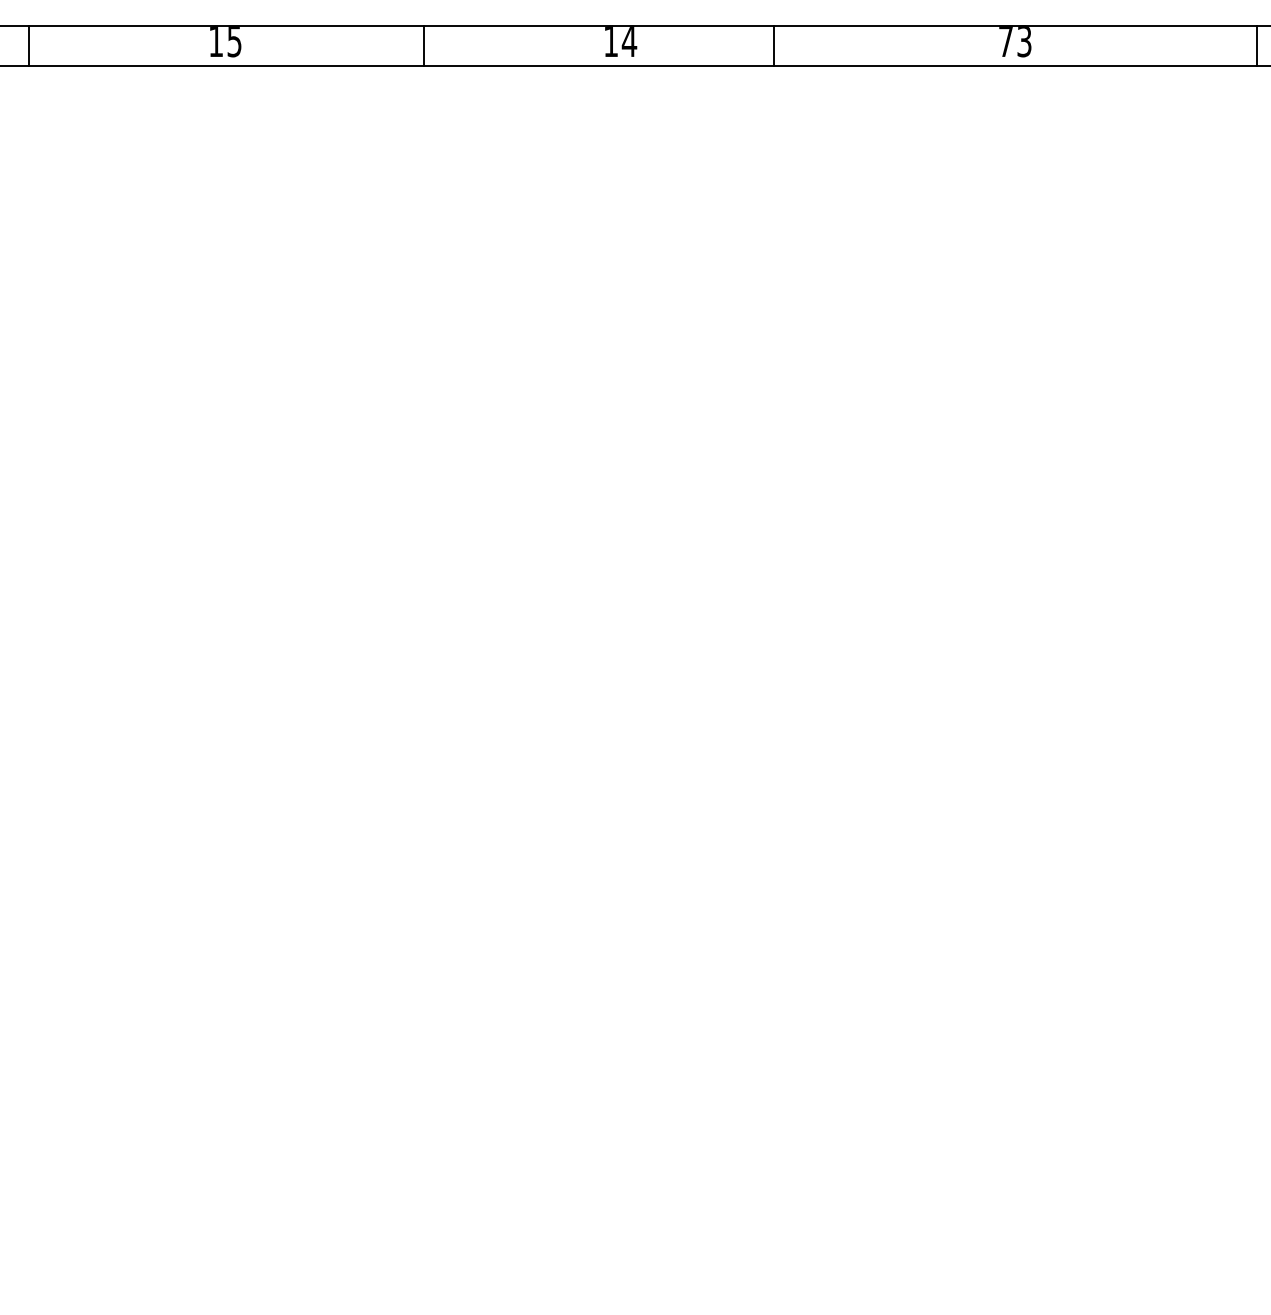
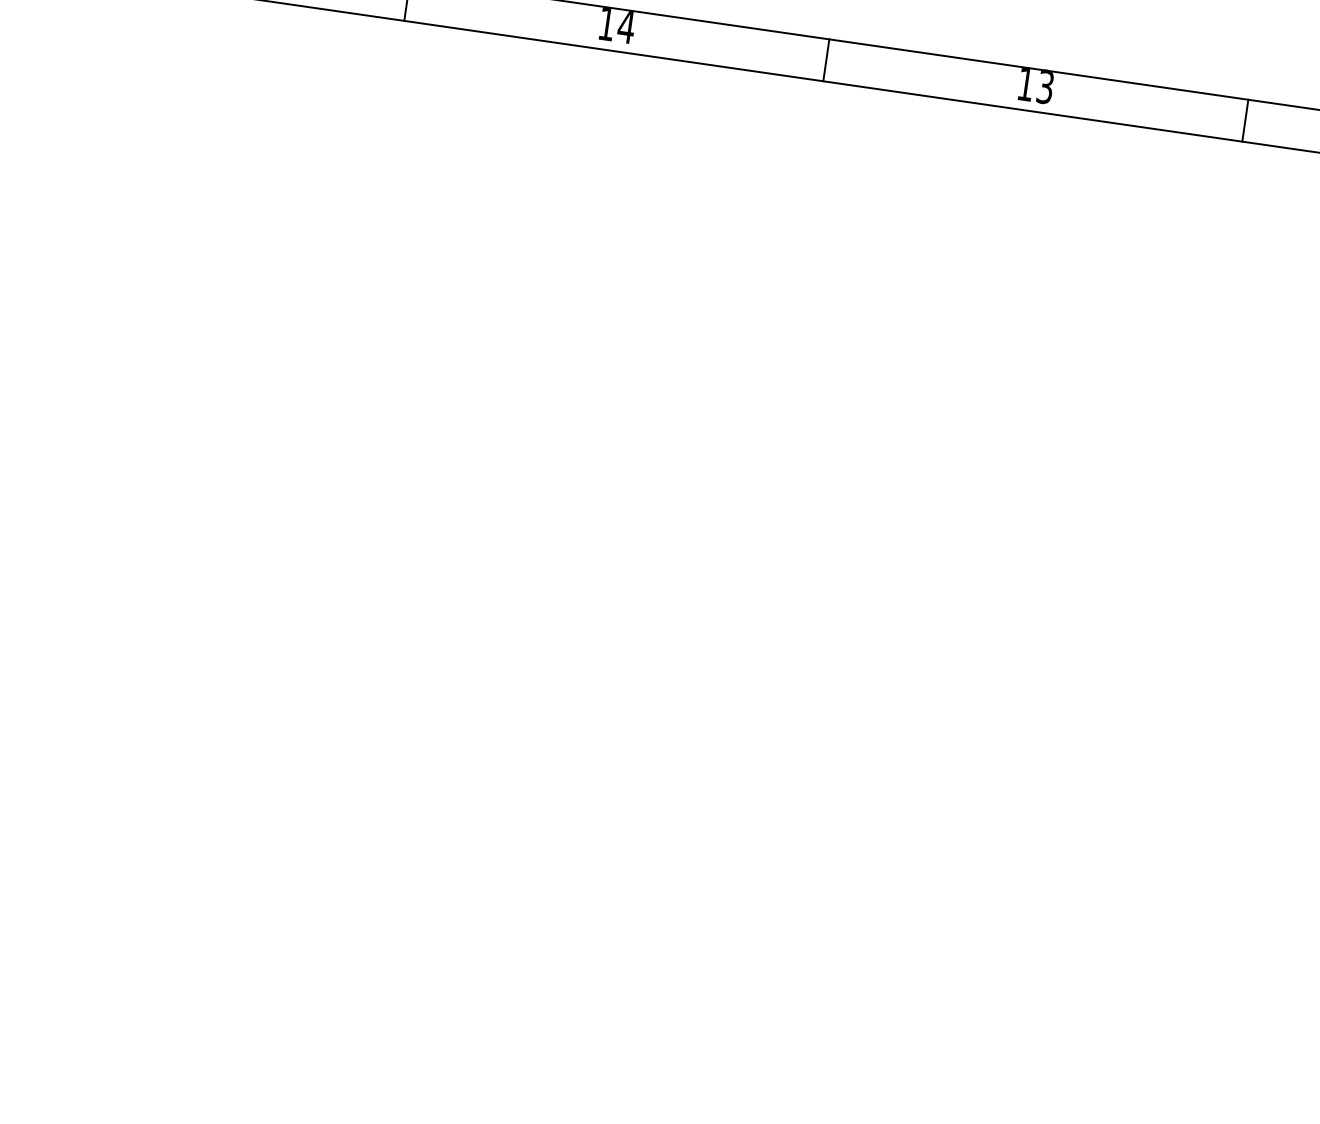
text: (1005, 41) -> (1025, 84), 73 -> 13
line: (774, 45) -> (826, 60), moved
line: (1257, 45) -> (1245, 120), moved

